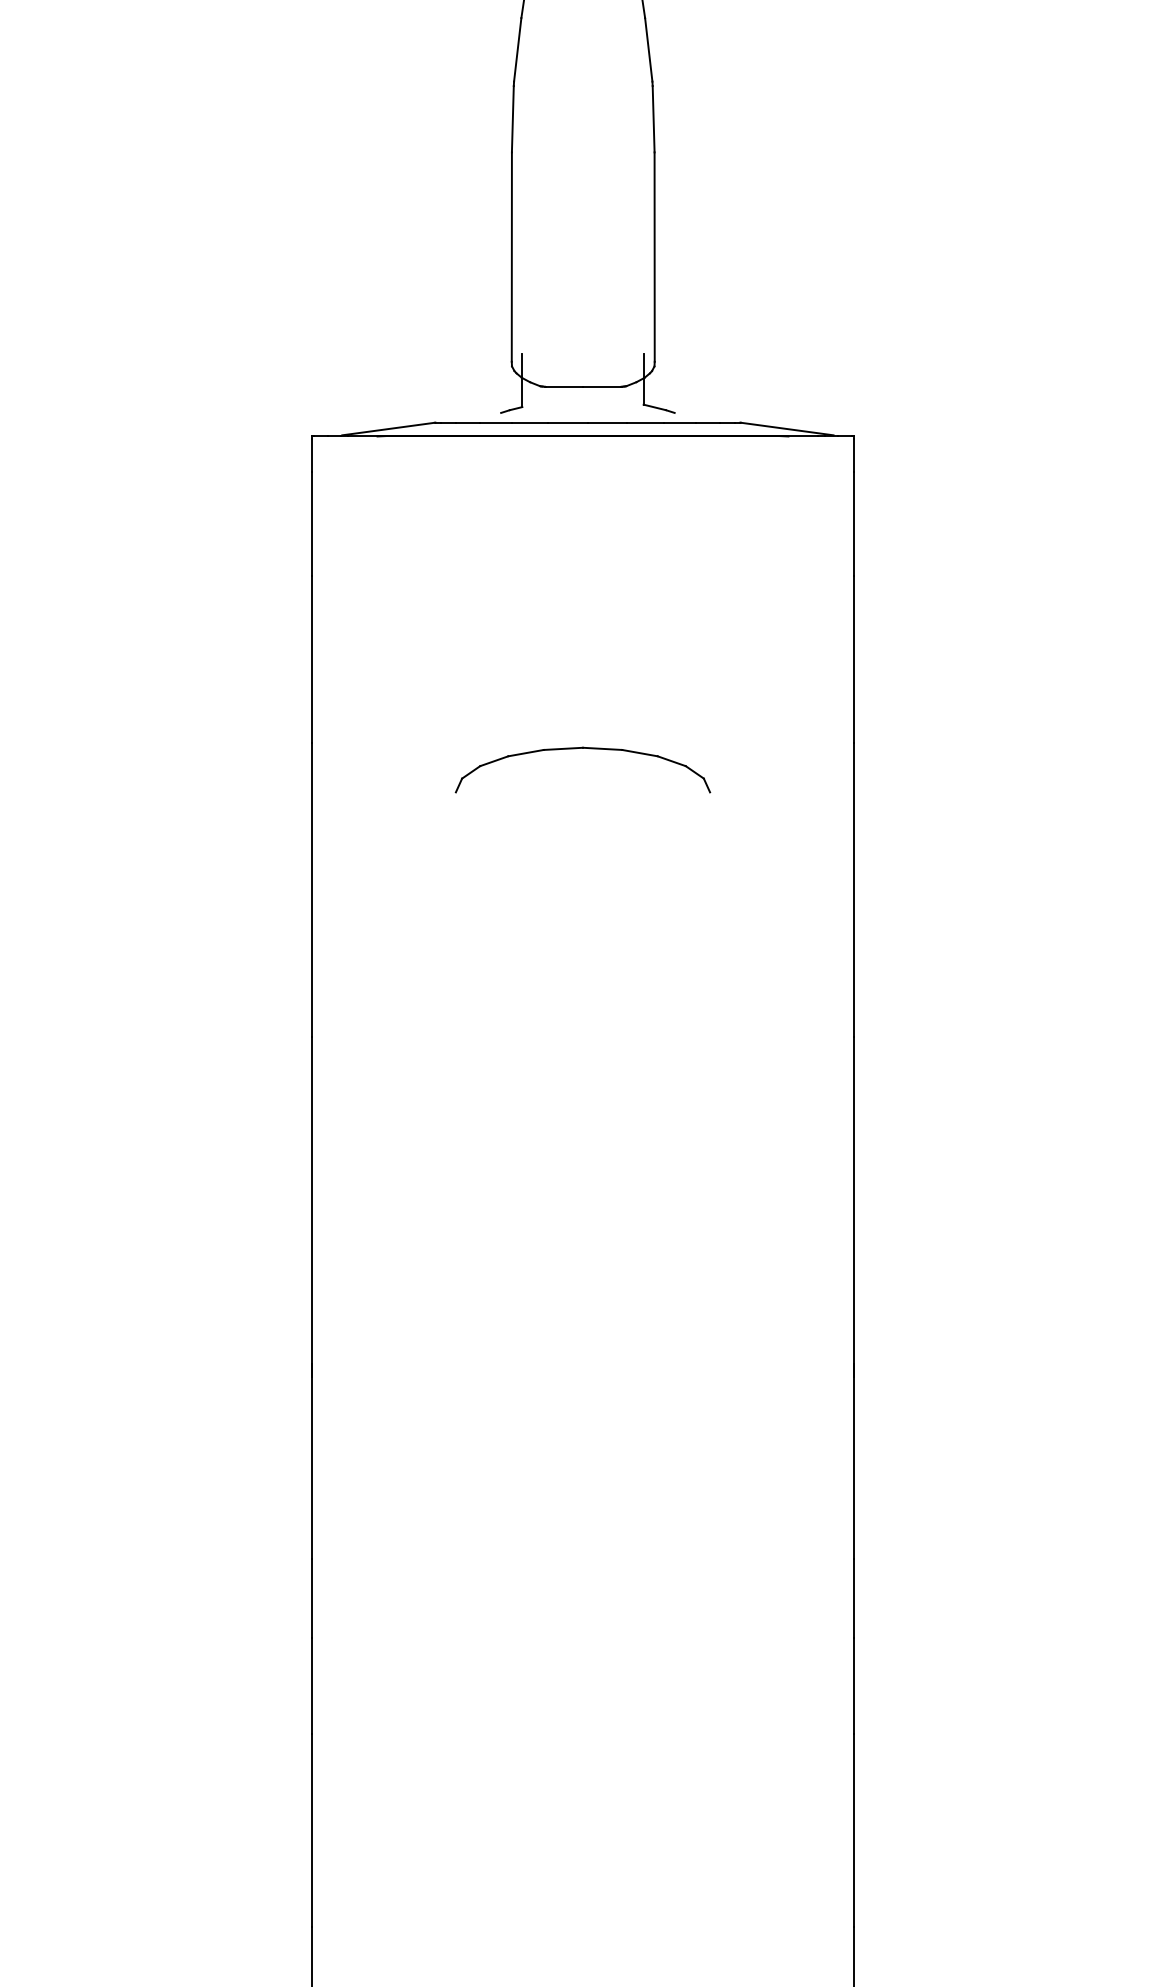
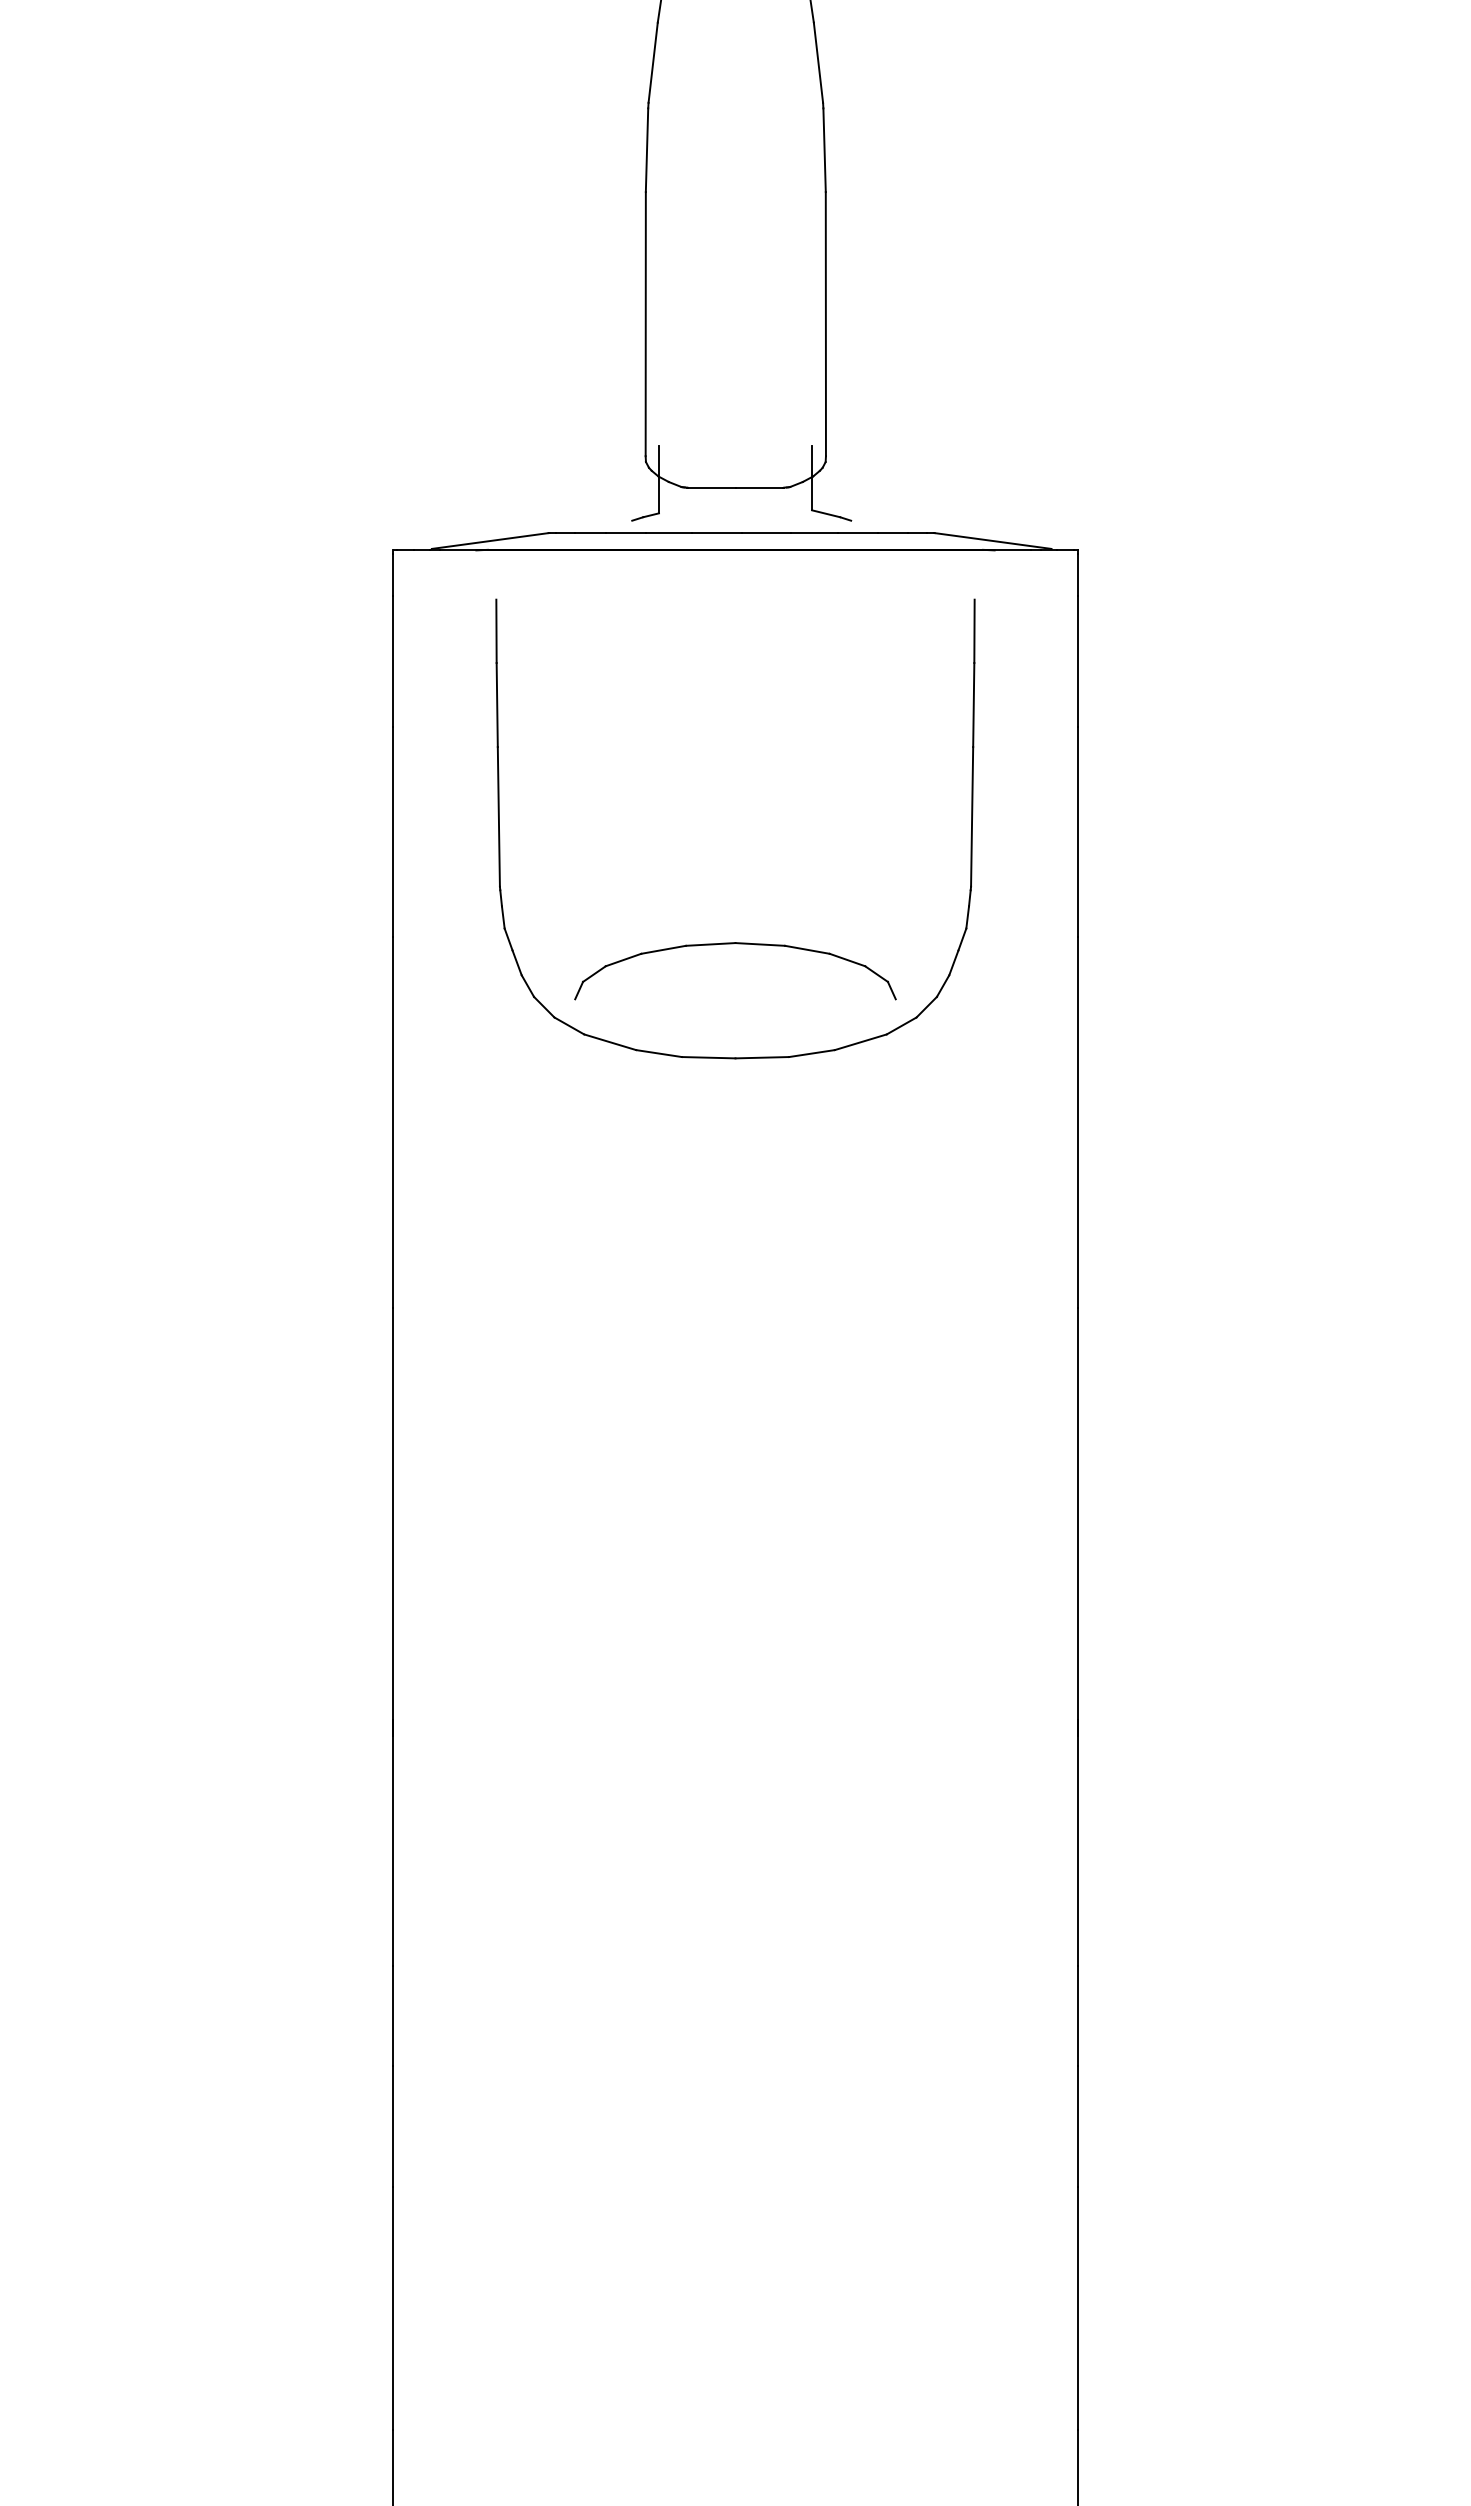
part: (583, 838) -> (735, 1057), added

